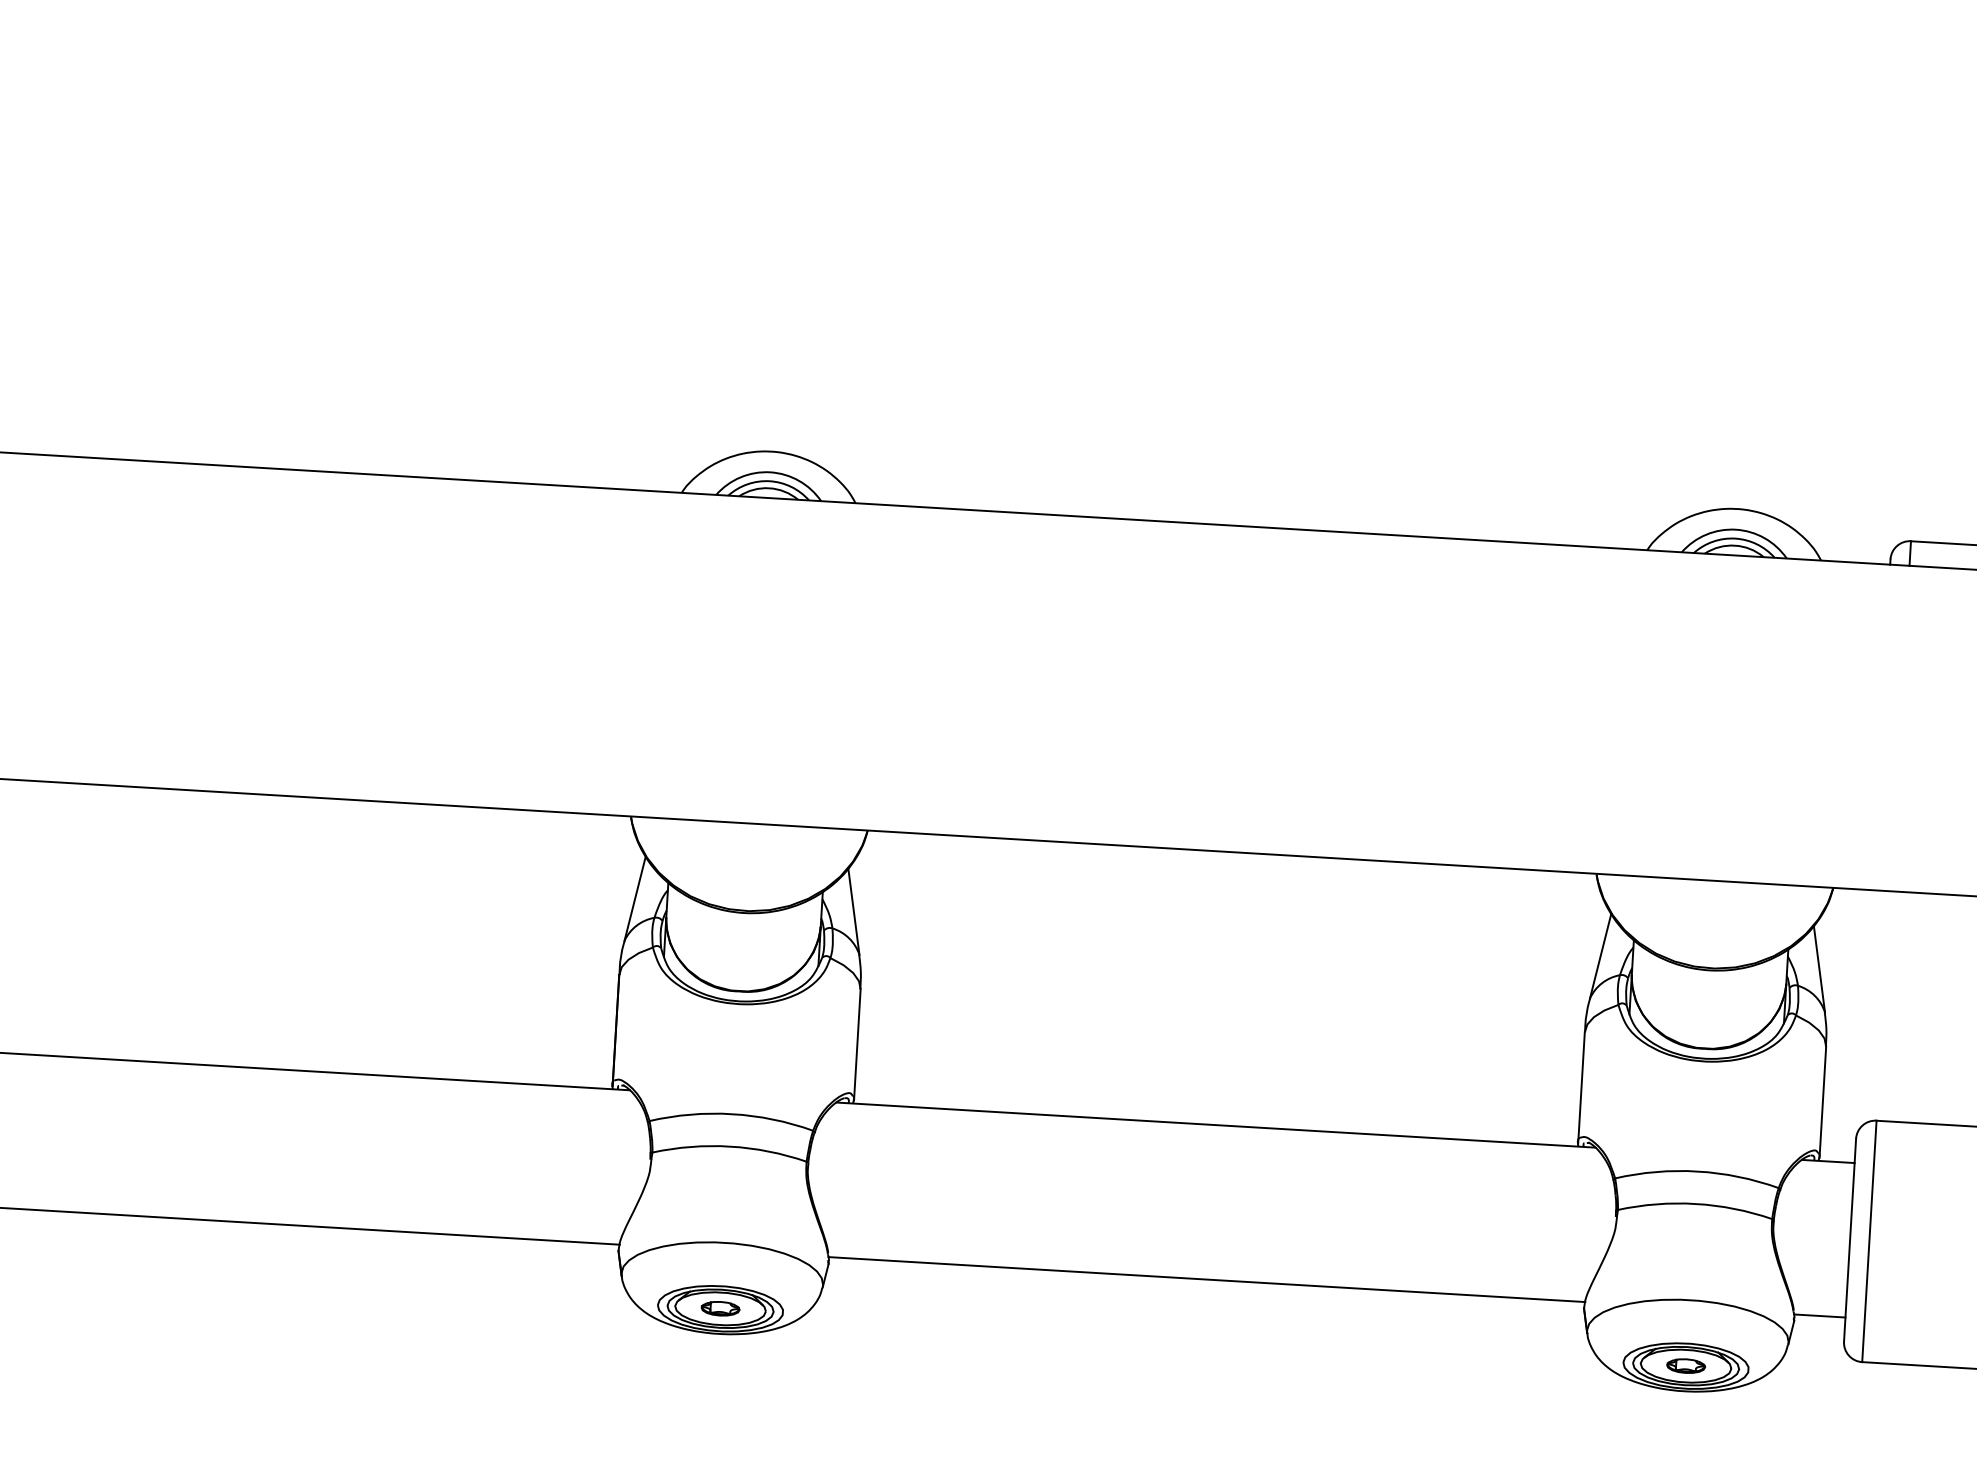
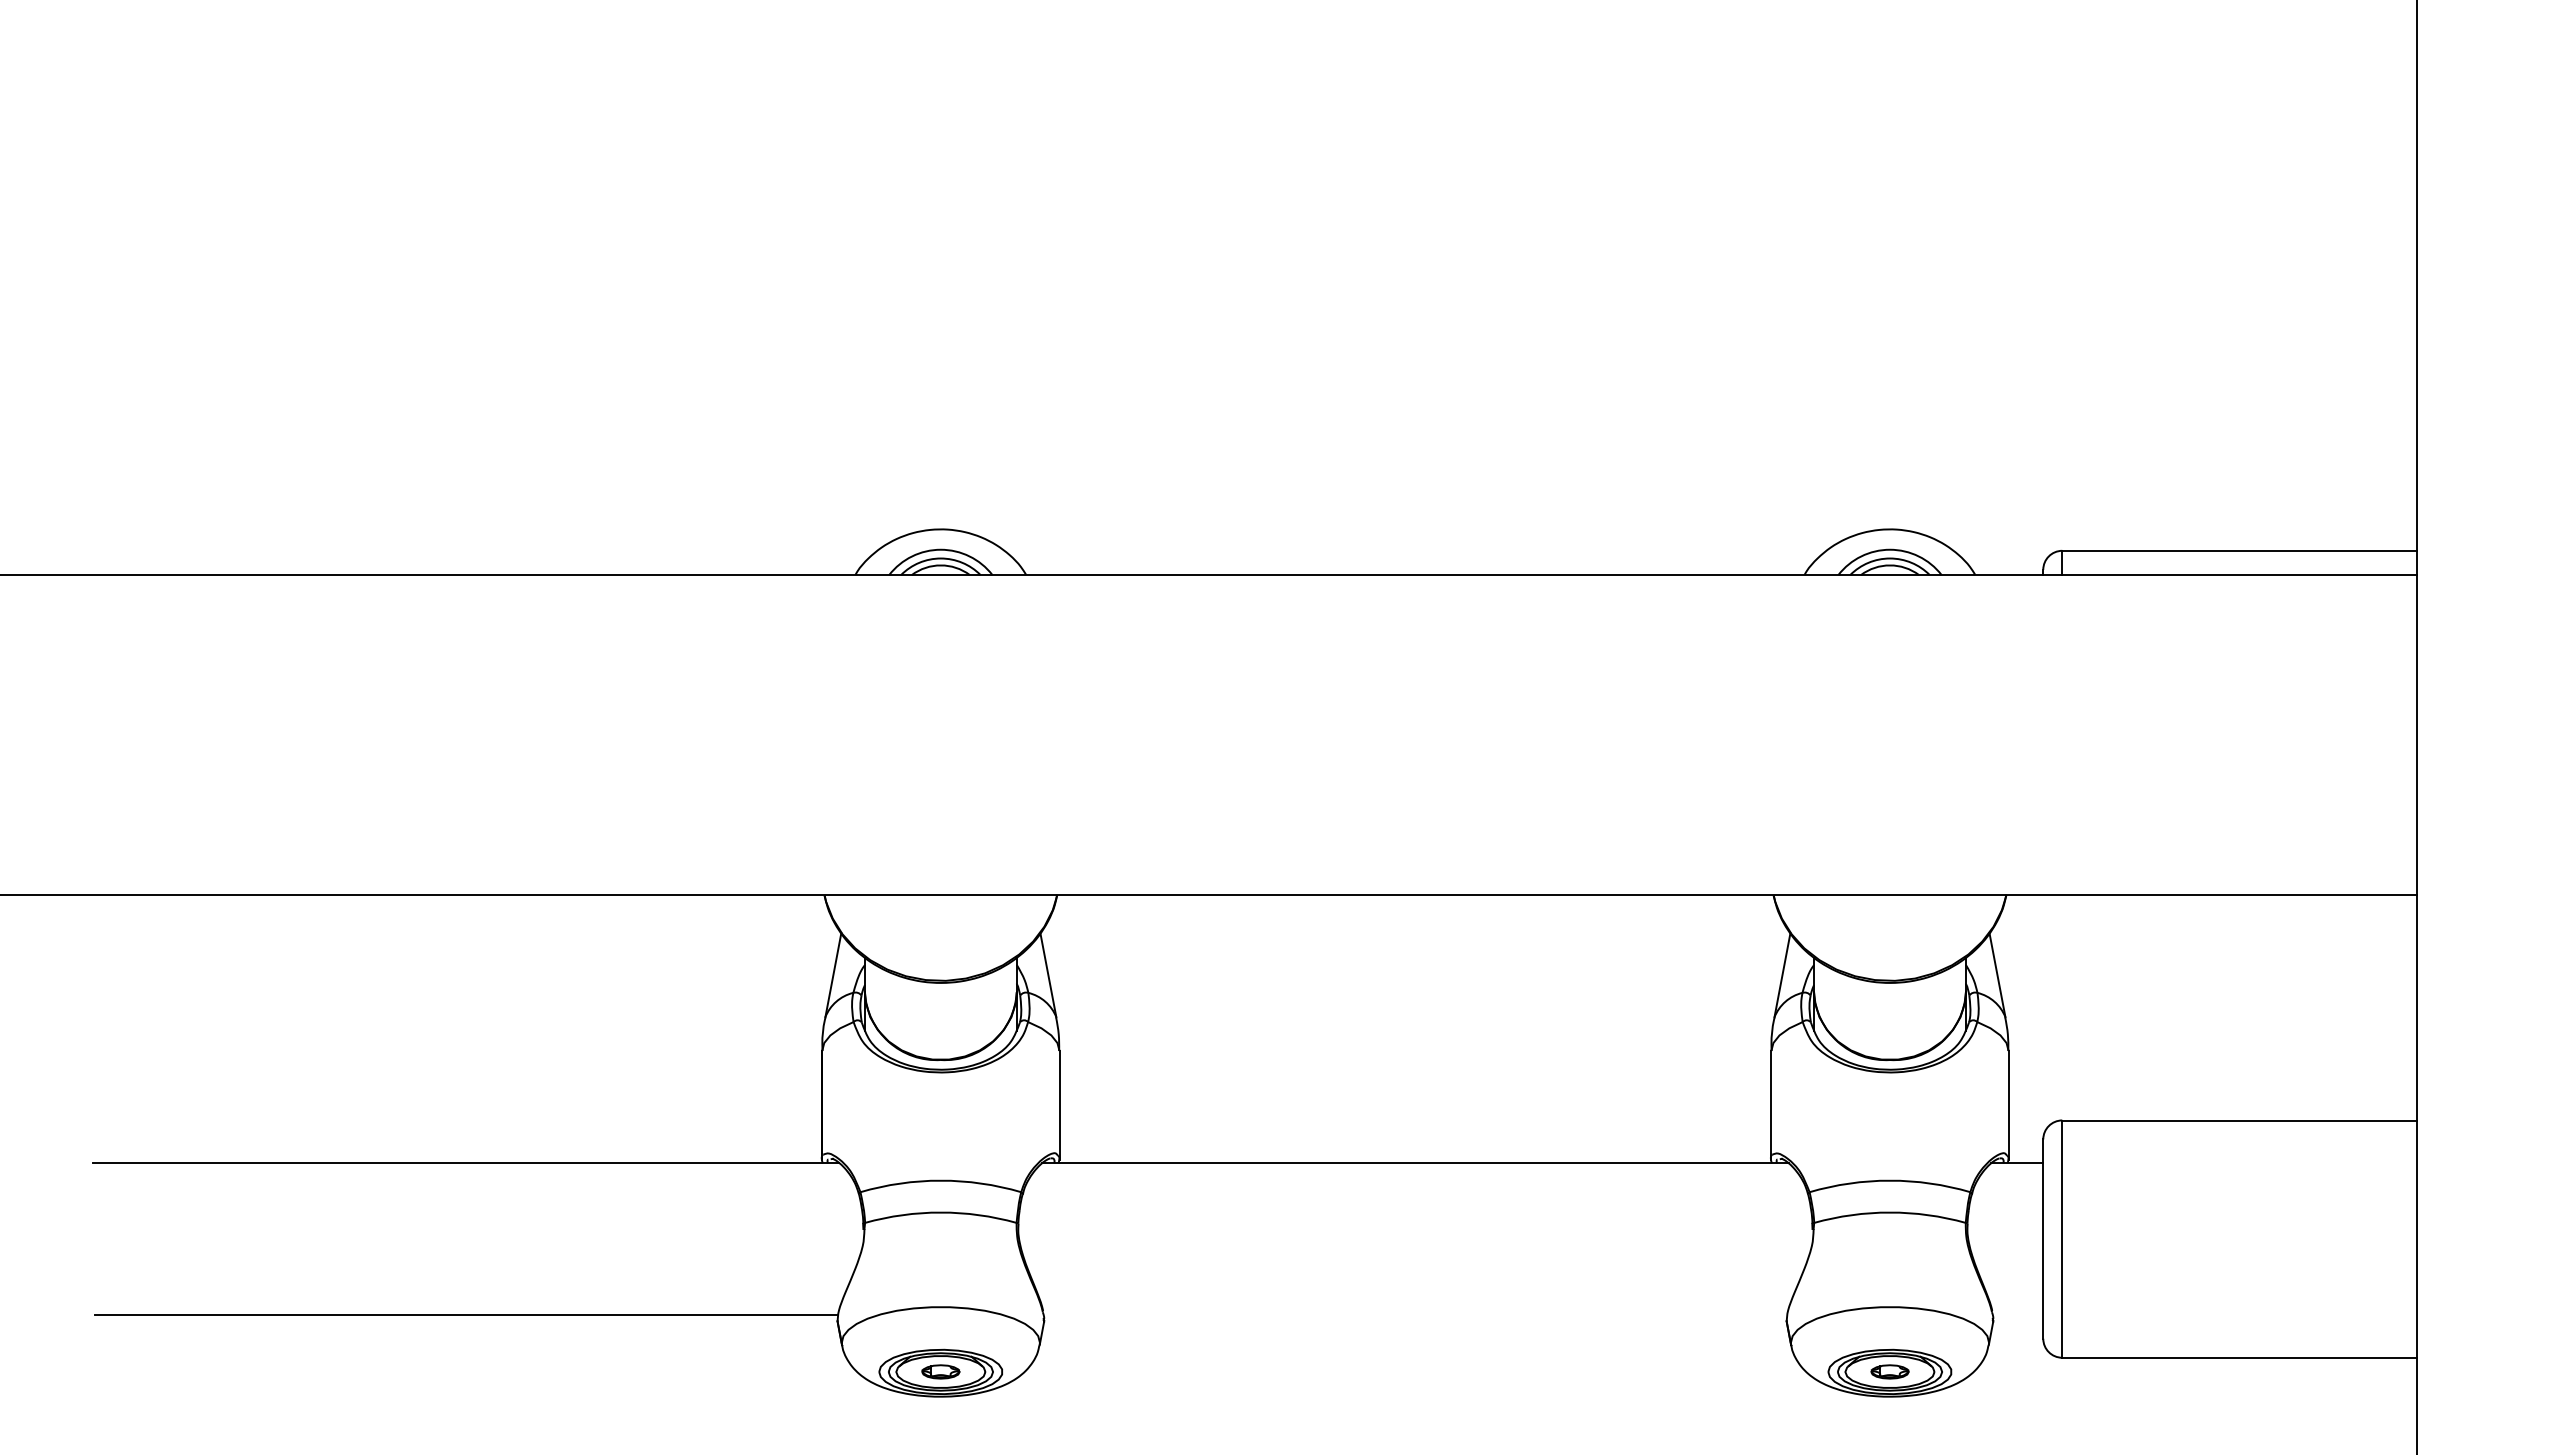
line: (1206, 1280) -> (1415, 1315), removed
line: (1819, 1316) -> (2017, 1315), removed

